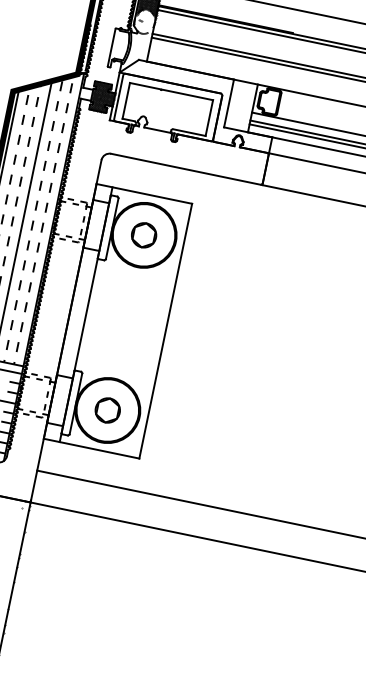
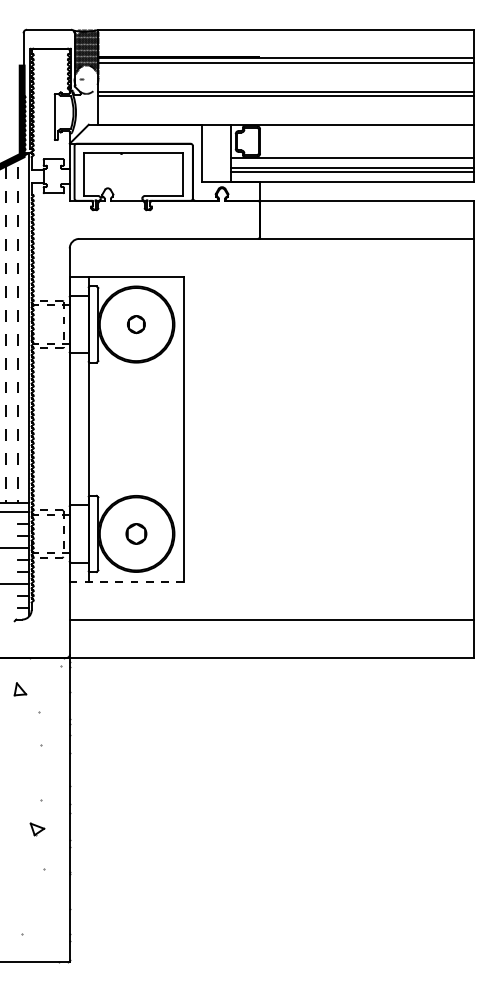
hatch: (103, 96) -> (56, 175), removed
part: (144, 235) -> (136, 324), size x0.6
part: (107, 410) -> (136, 533), size x0.7
line: (91, 448) -> (126, 581), solid -> dashed

